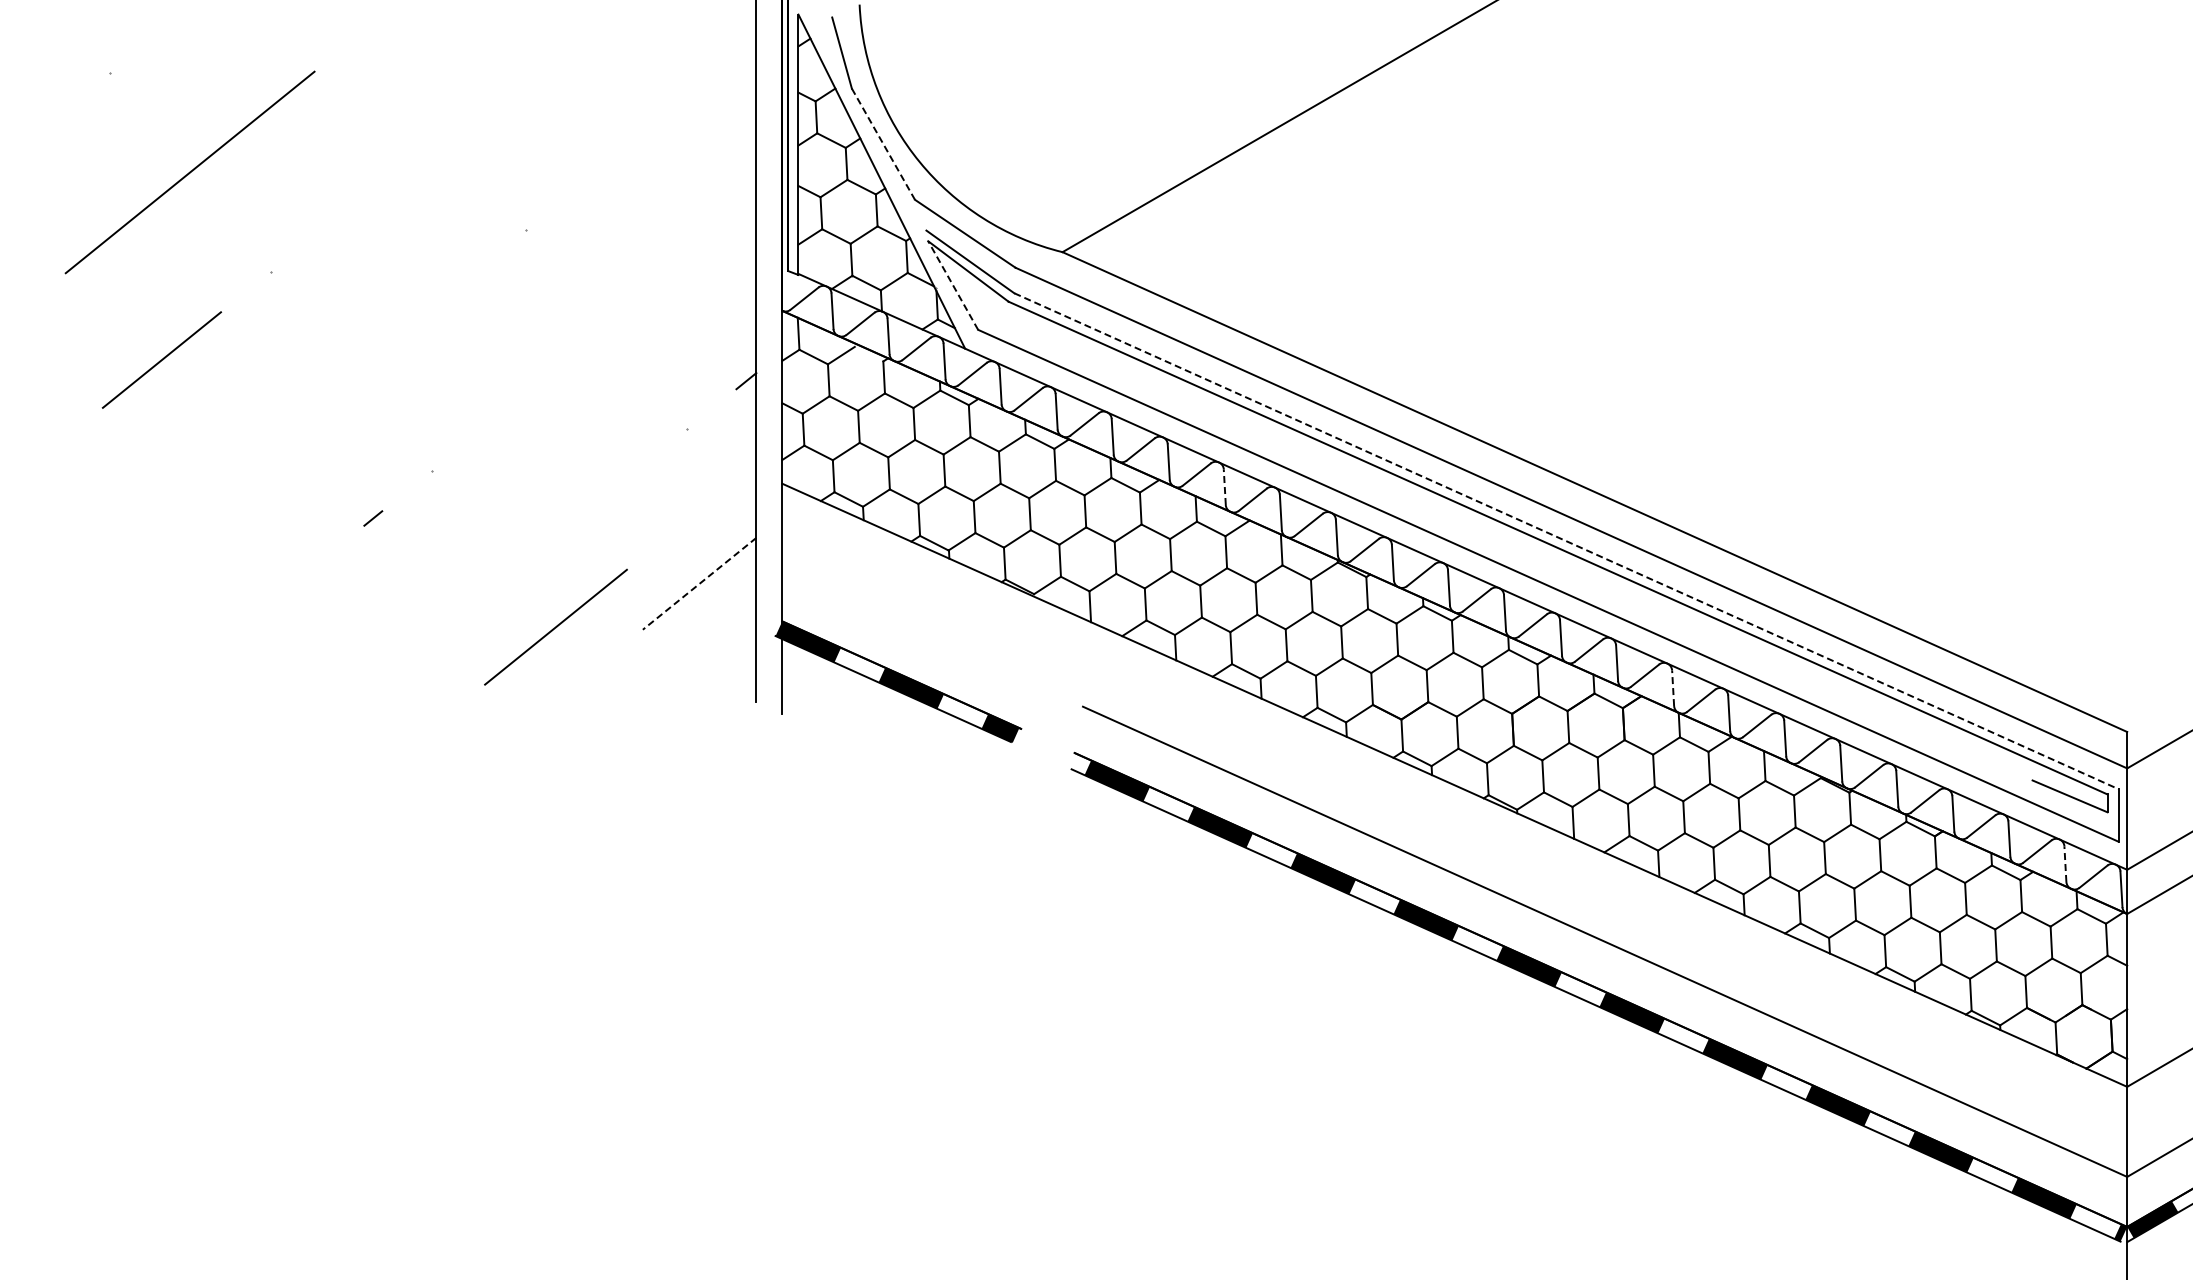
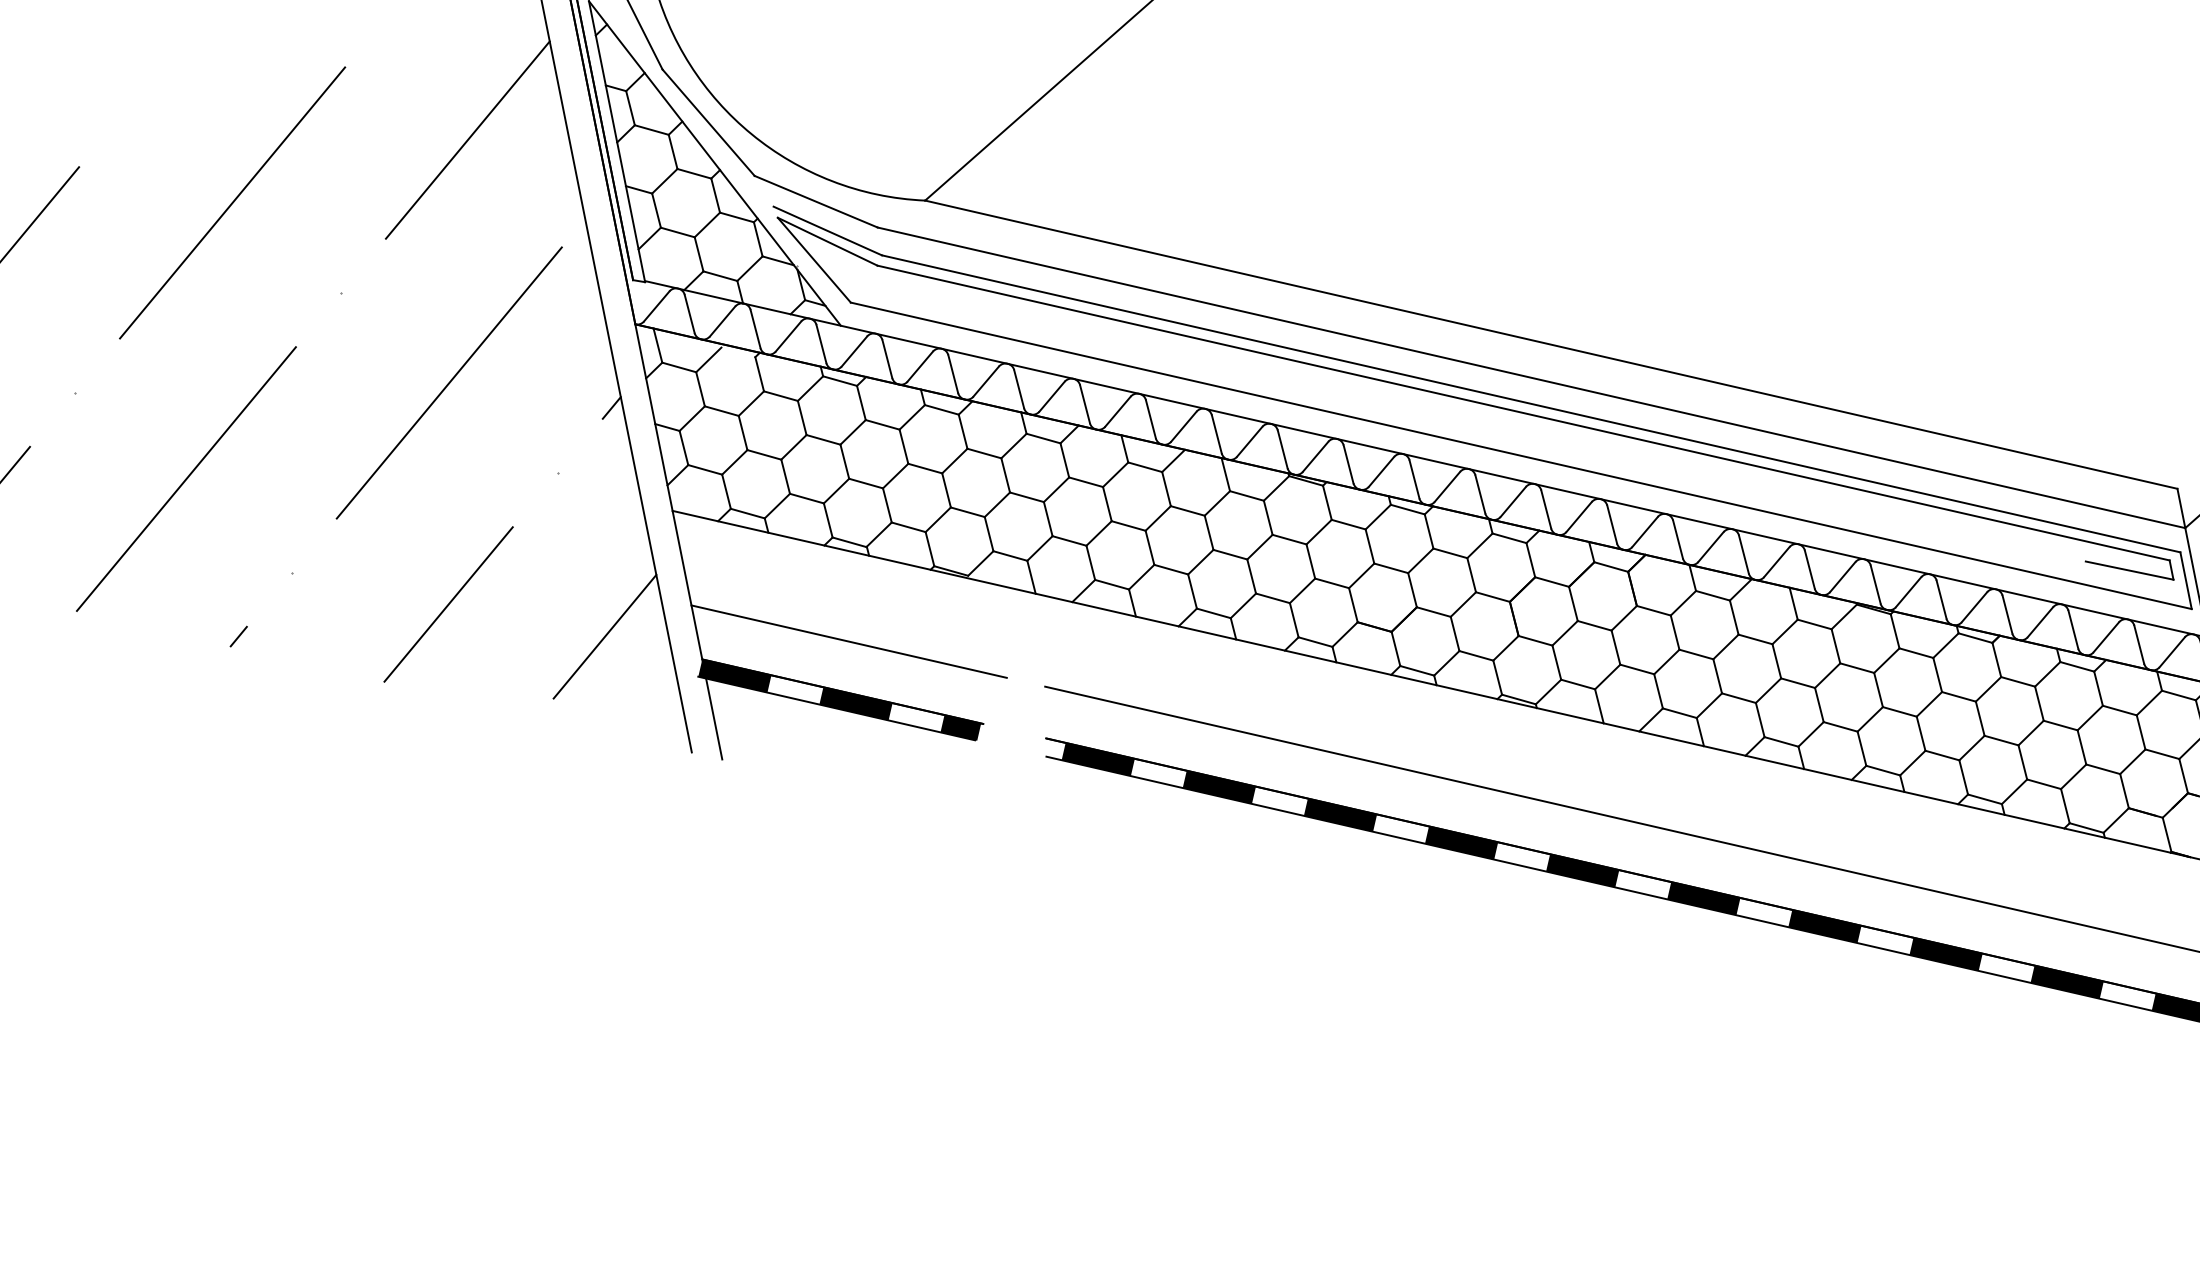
line: (665, 116) -> (467, 139), added
line: (444, 130) -> (231, 202), added
line: (883, 144) -> (708, 123), dashed -> solid
line: (953, 285) -> (814, 260), dashed -> solid
line: (605, 329) -> (448, 382), added
line: (354, 368) -> (186, 478), added
line: (1224, 487) -> (1150, 419), dashed -> solid
line: (1566, 541) -> (1531, 404), dashed -> solid
line: (699, 584) -> (605, 637), dashed -> solid
line: (555, 626) -> (447, 603), moved
line: (916, 631) -> (849, 641), added
line: (1673, 688) -> (1678, 539), dashed -> solid
line: (2065, 864) -> (2139, 645), dashed -> solid

